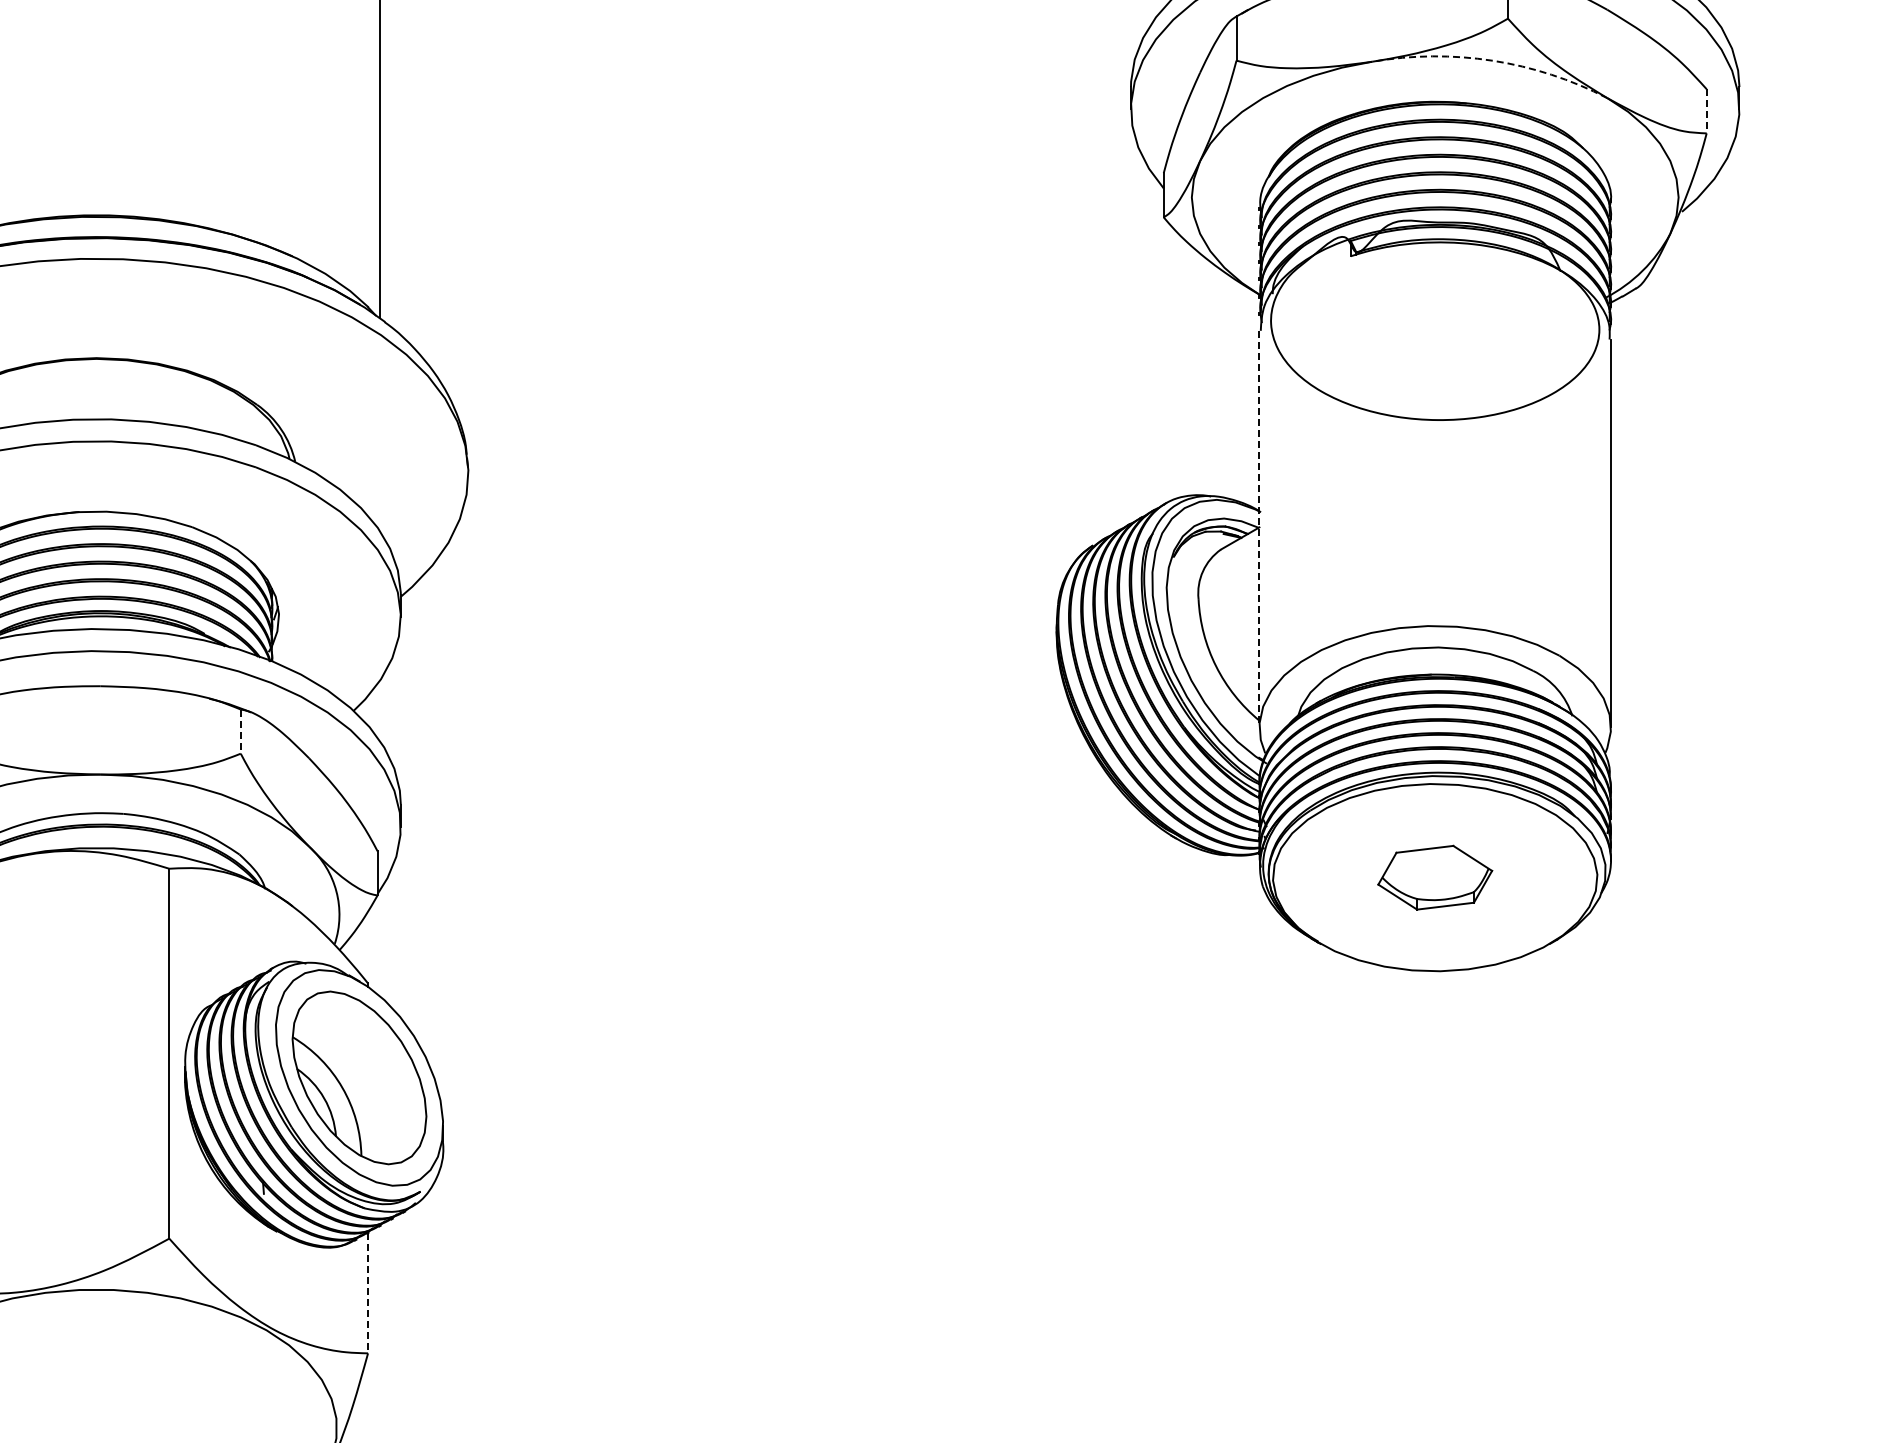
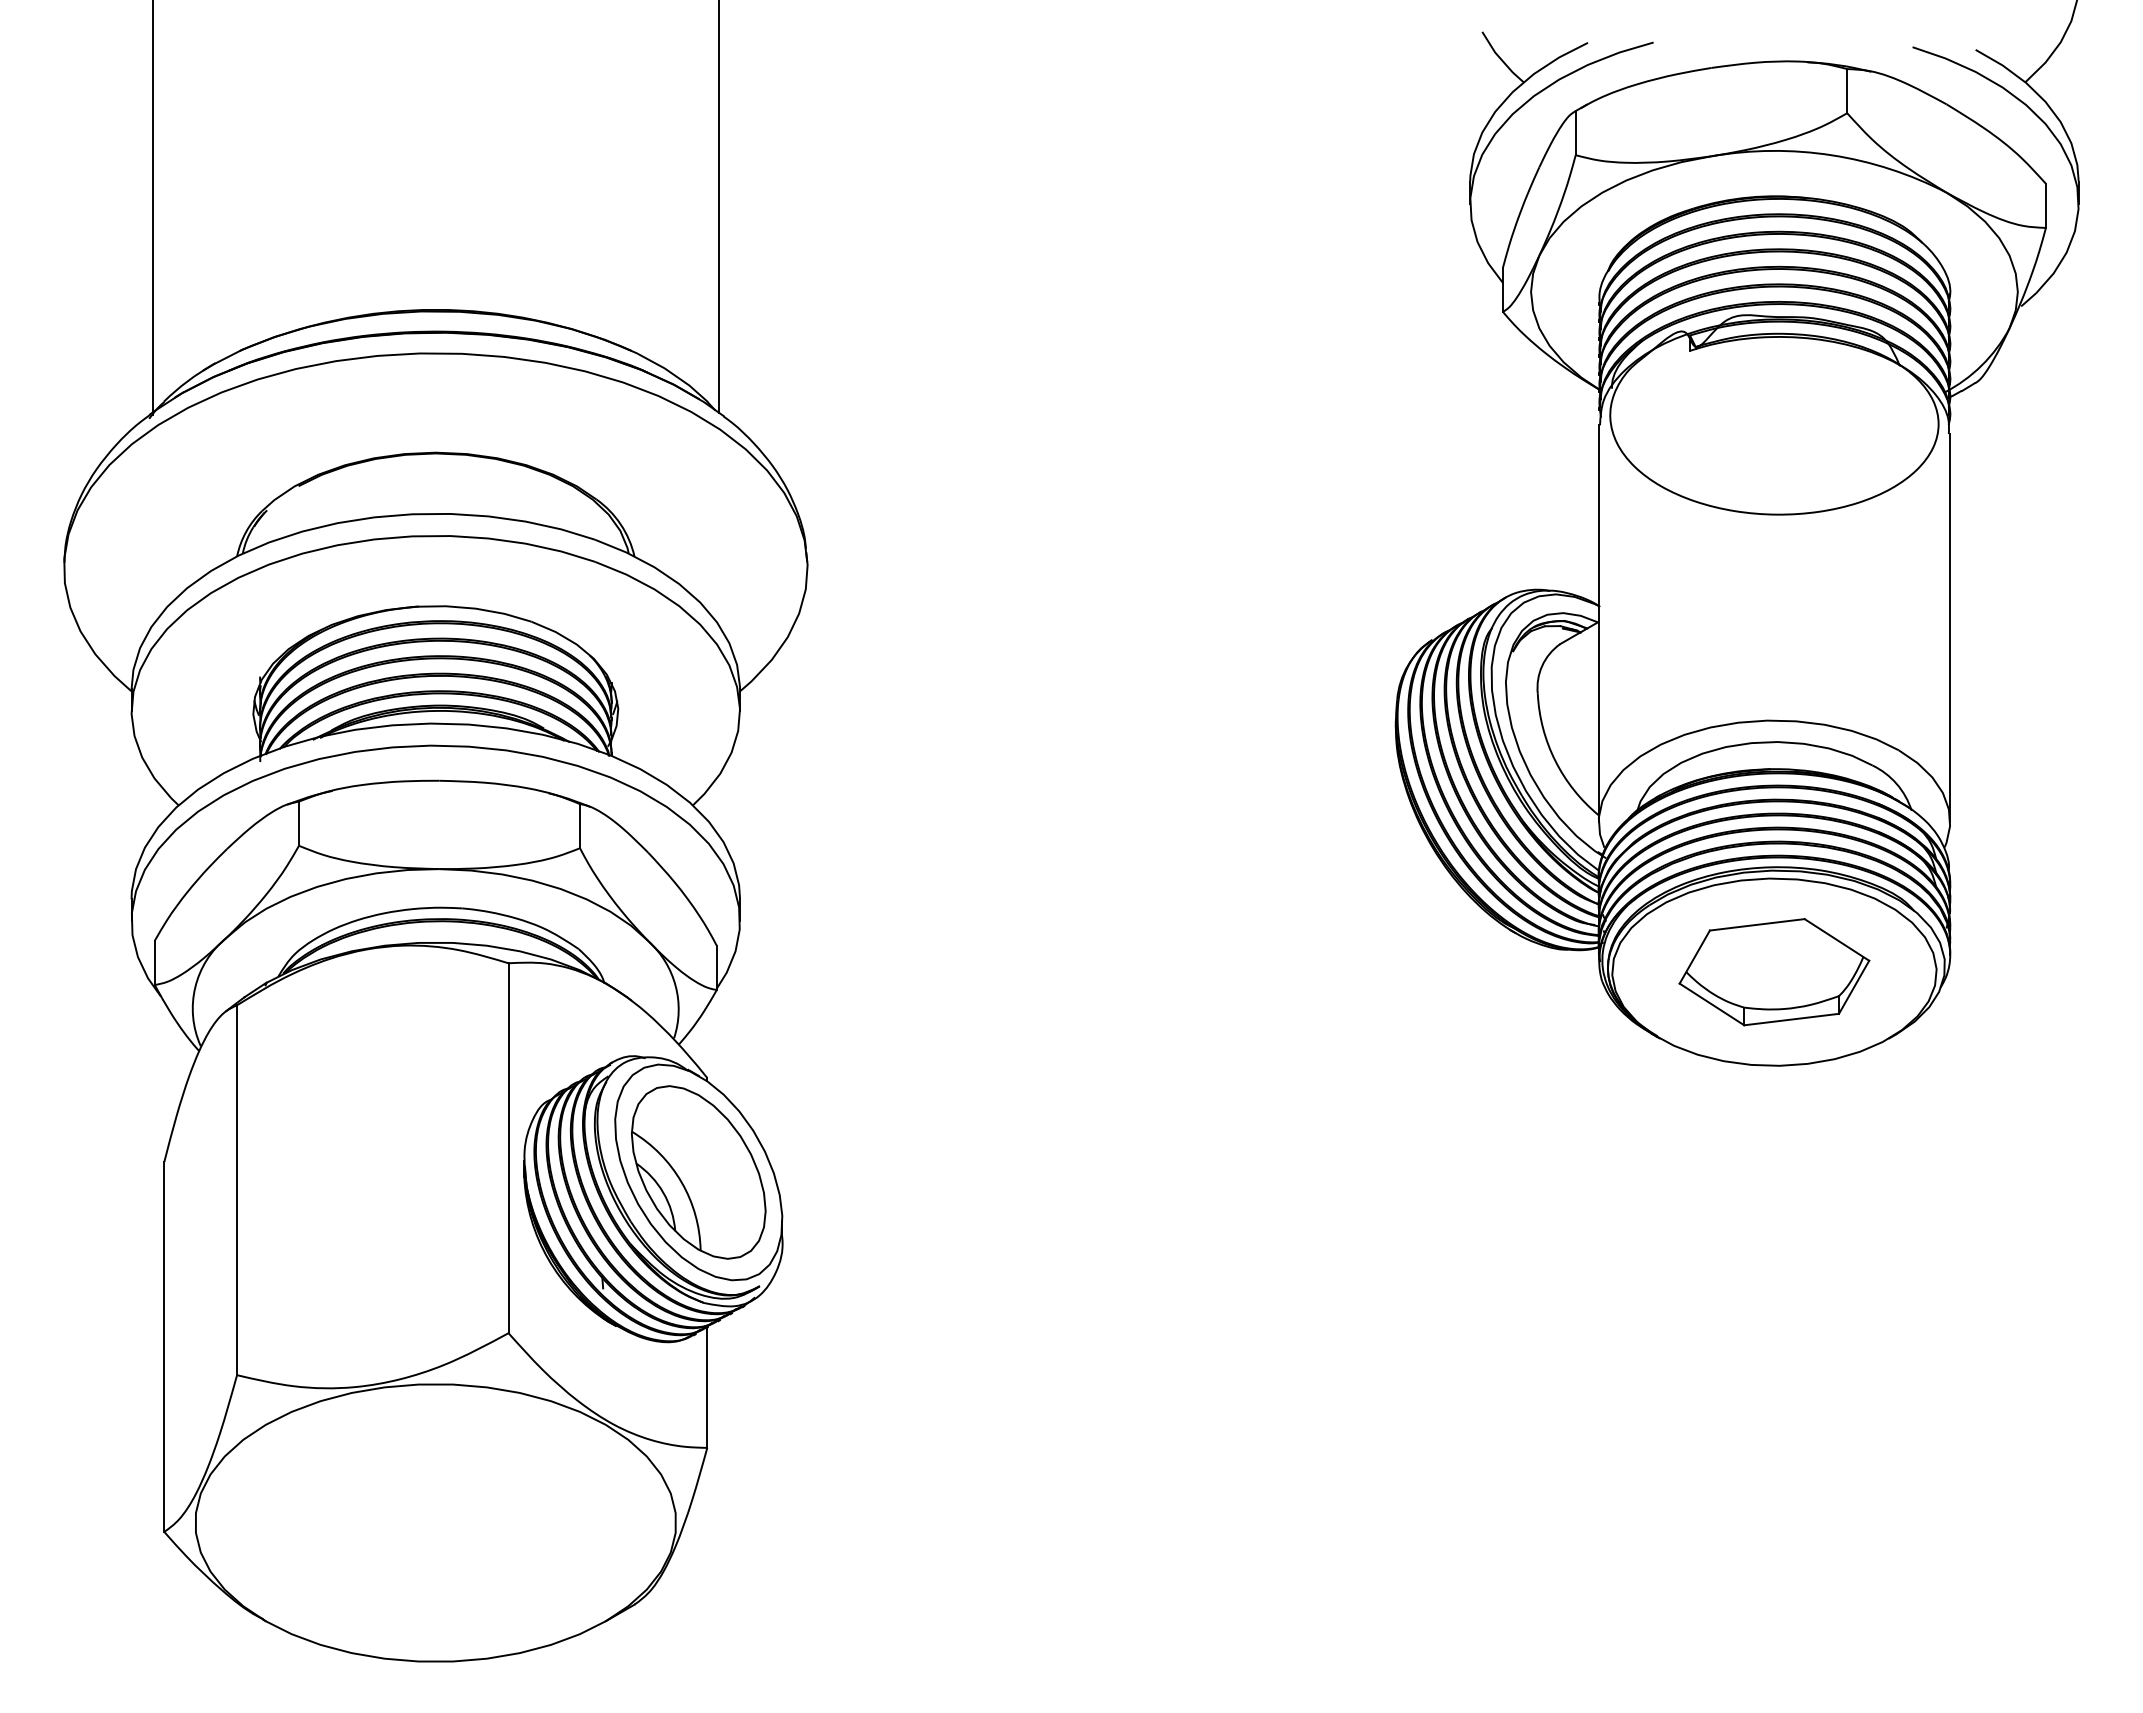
arc: (1492, 60) -> (1831, 155), dashed -> solid
line: (1706, 111) -> (2045, 206), dashed -> solid
line: (1259, 529) -> (1598, 624), dashed -> solid
line: (241, 731) -> (580, 826), dashed -> solid
part: (1435, 877) -> (1774, 972), size x1.67
line: (368, 1293) -> (707, 1388), dashed -> solid

